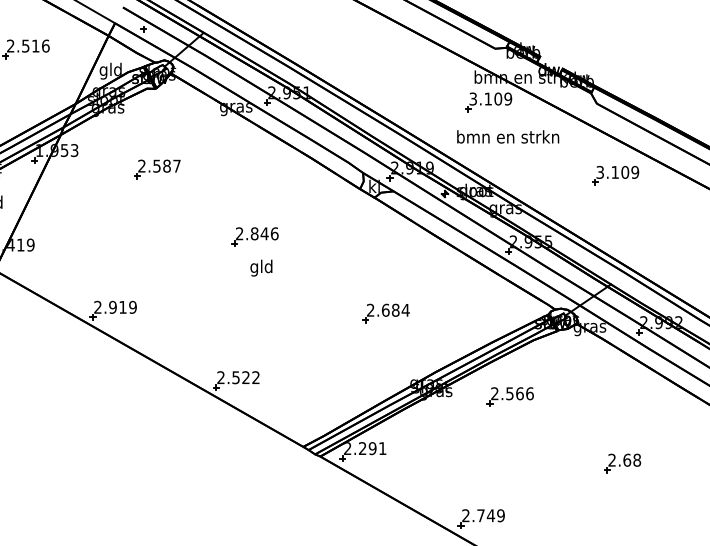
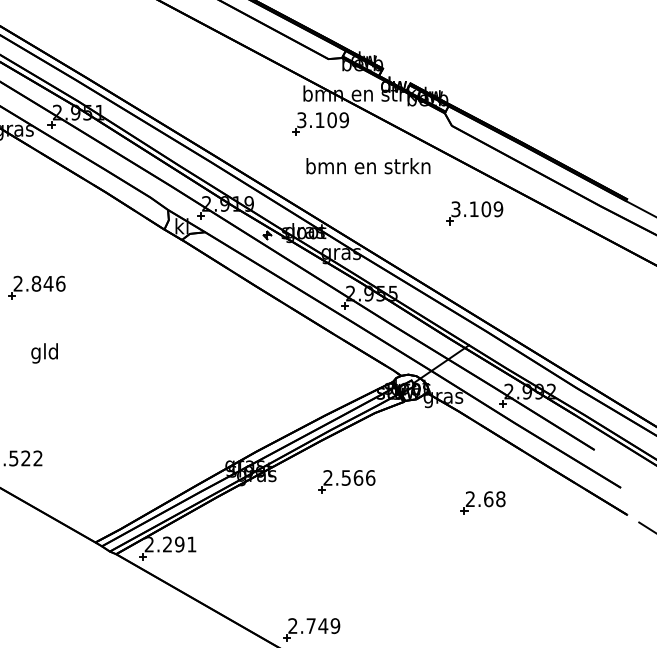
text: (508, 136) -> (368, 165), moved
text: (261, 267) -> (44, 352), moved
part: (385, 313) -> (195, 380), removed
part: (622, 463) -> (482, 503), moved

